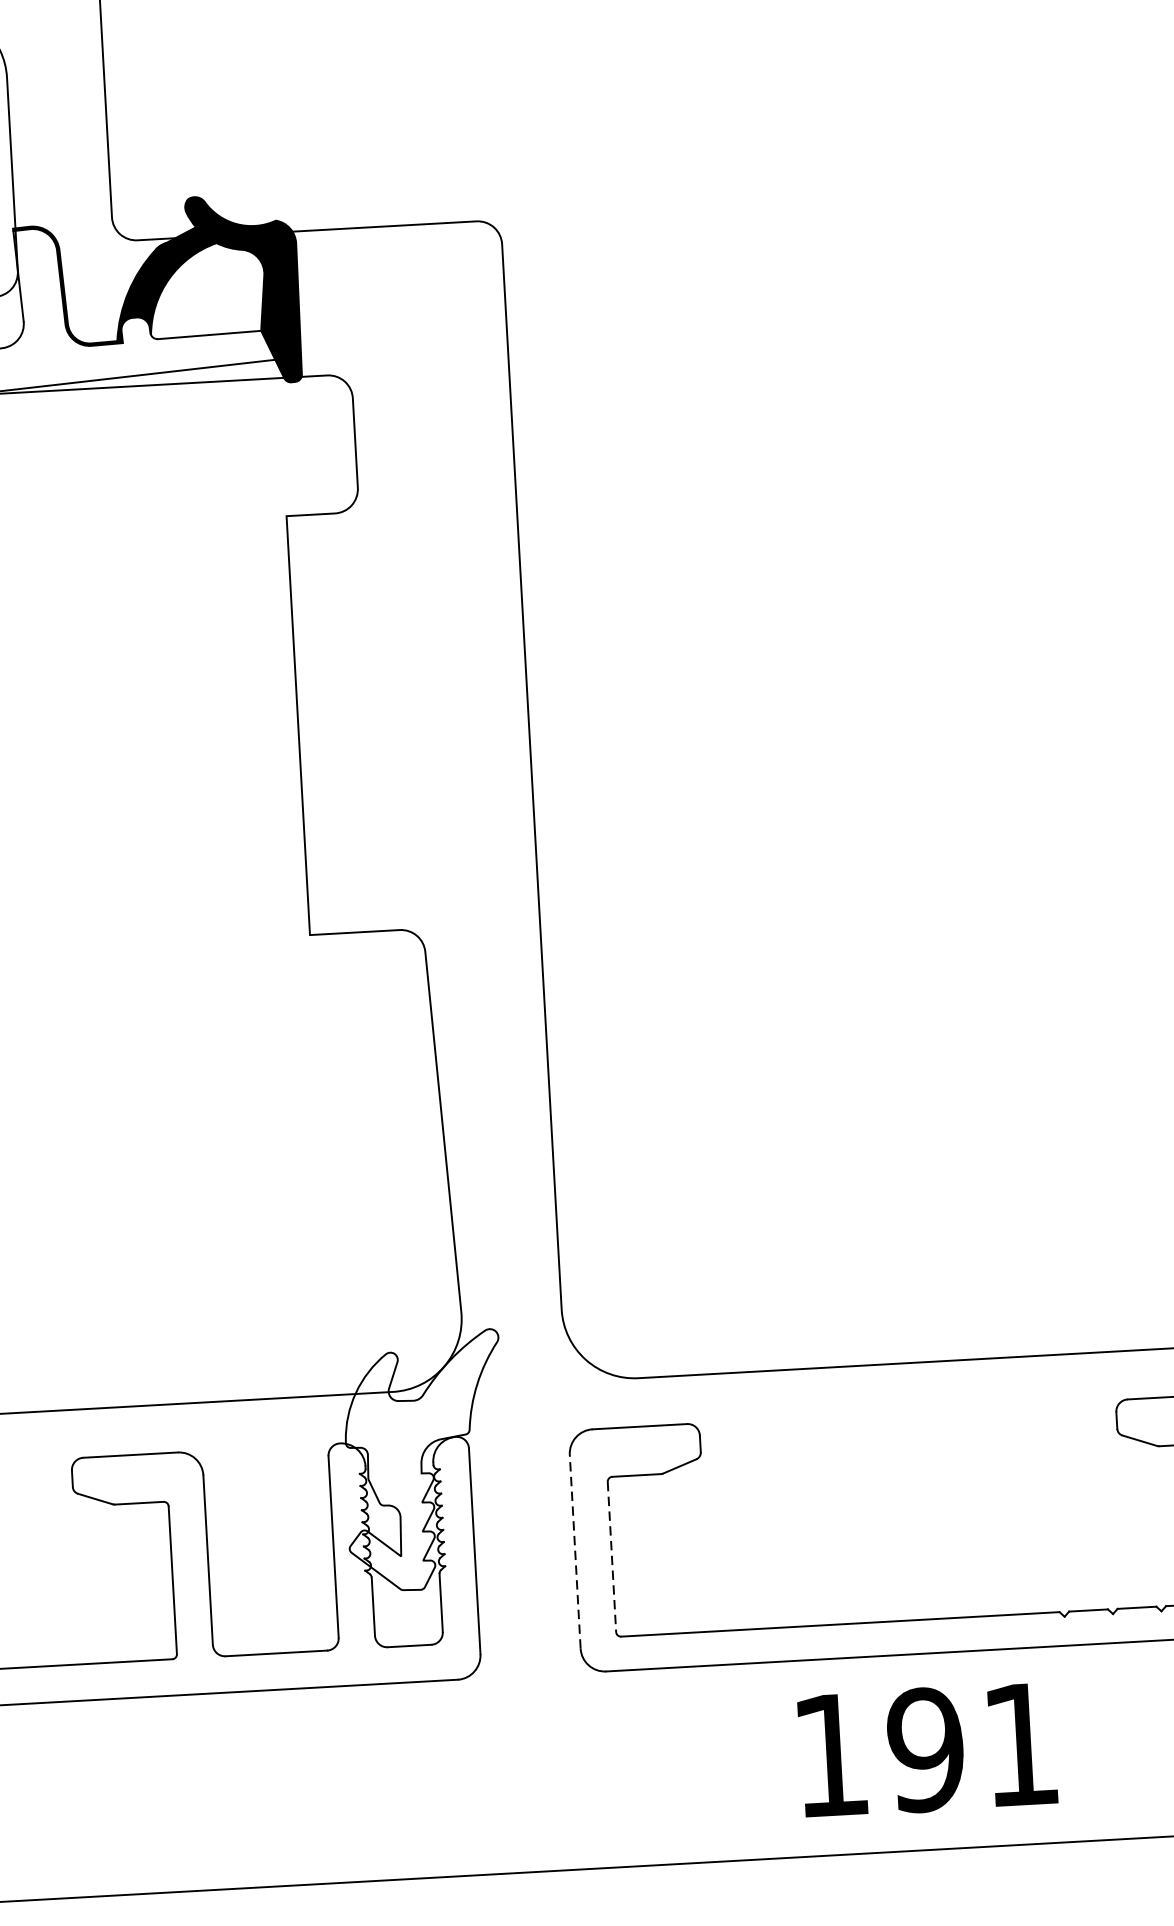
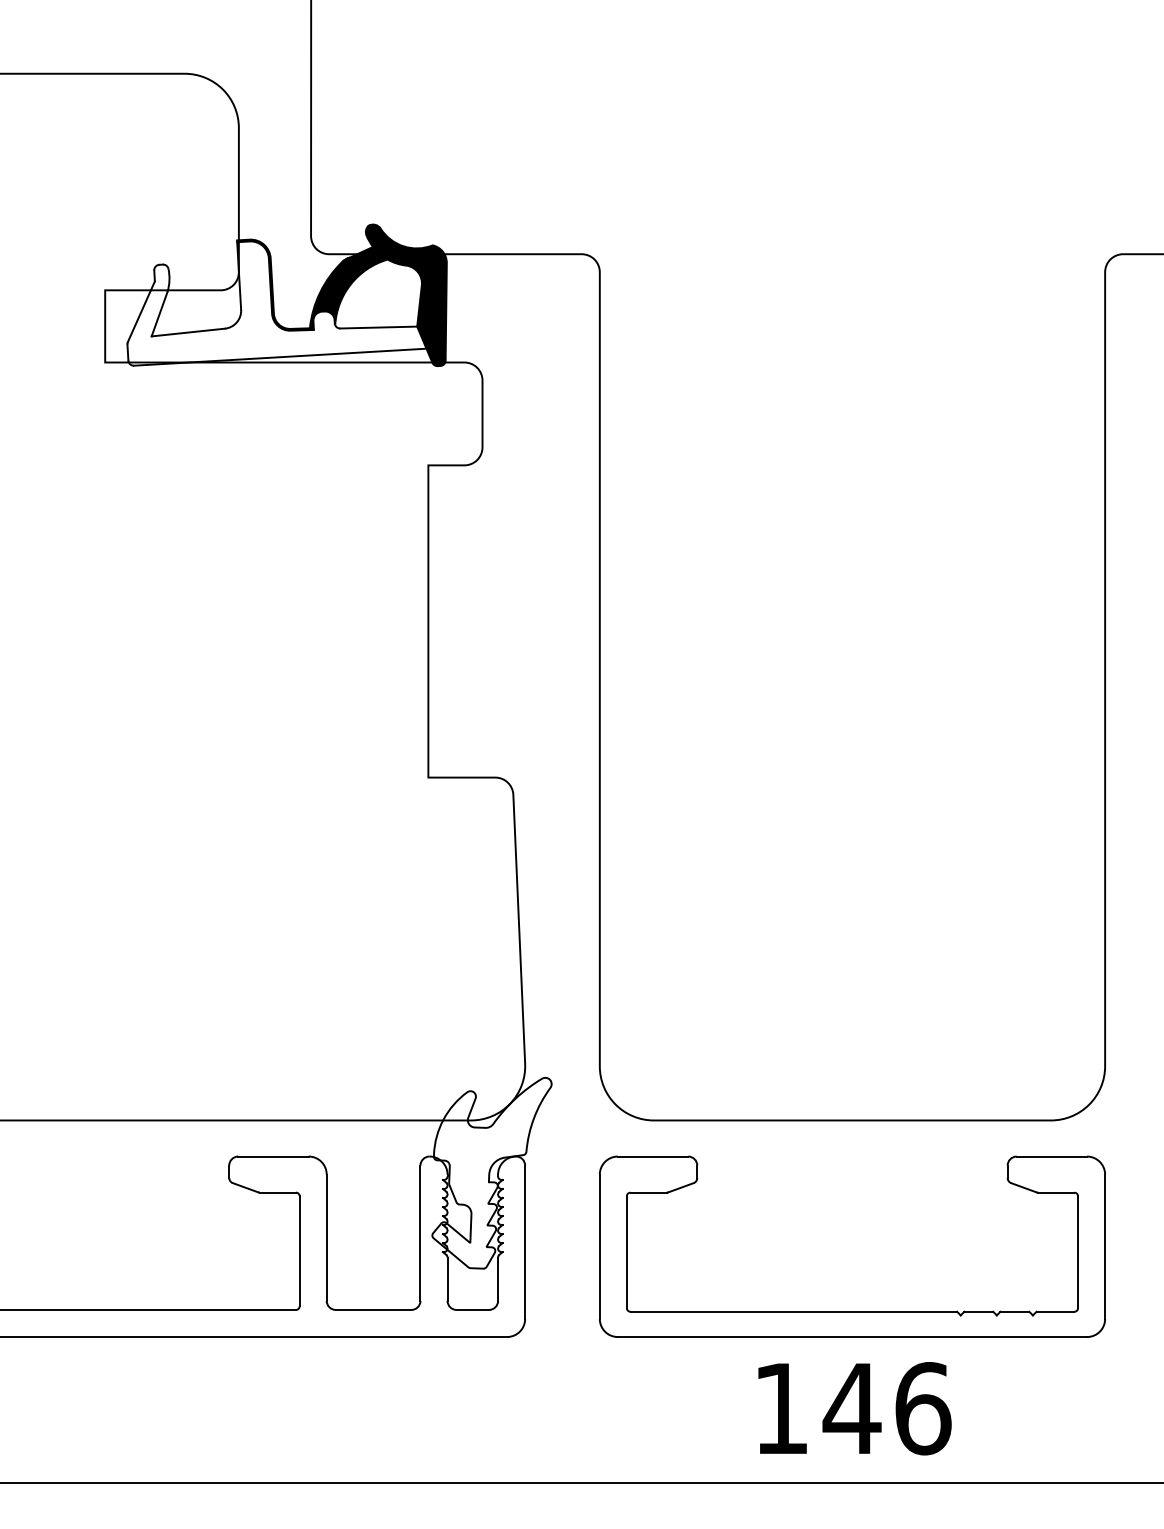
line: (574, 1551) -> (599, 1246), dashed -> solid
line: (611, 1557) -> (626, 1252), dashed -> solid
text: (972, 1747) -> (886, 1408), 191 -> 146

